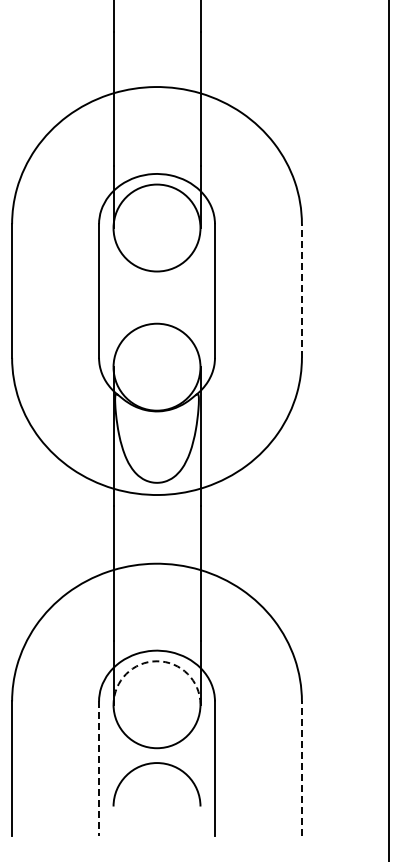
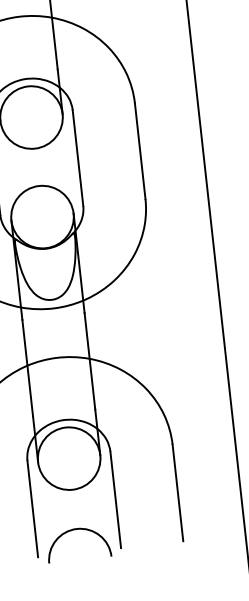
line: (301, 291) -> (139, 151), dashed -> solid
arc: (157, 661) -> (66, 427), dashed -> solid
arc: (153, 764) -> (74, 530), moved
line: (301, 768) -> (177, 492), dashed -> solid
line: (99, 769) -> (33, 509), dashed -> solid

